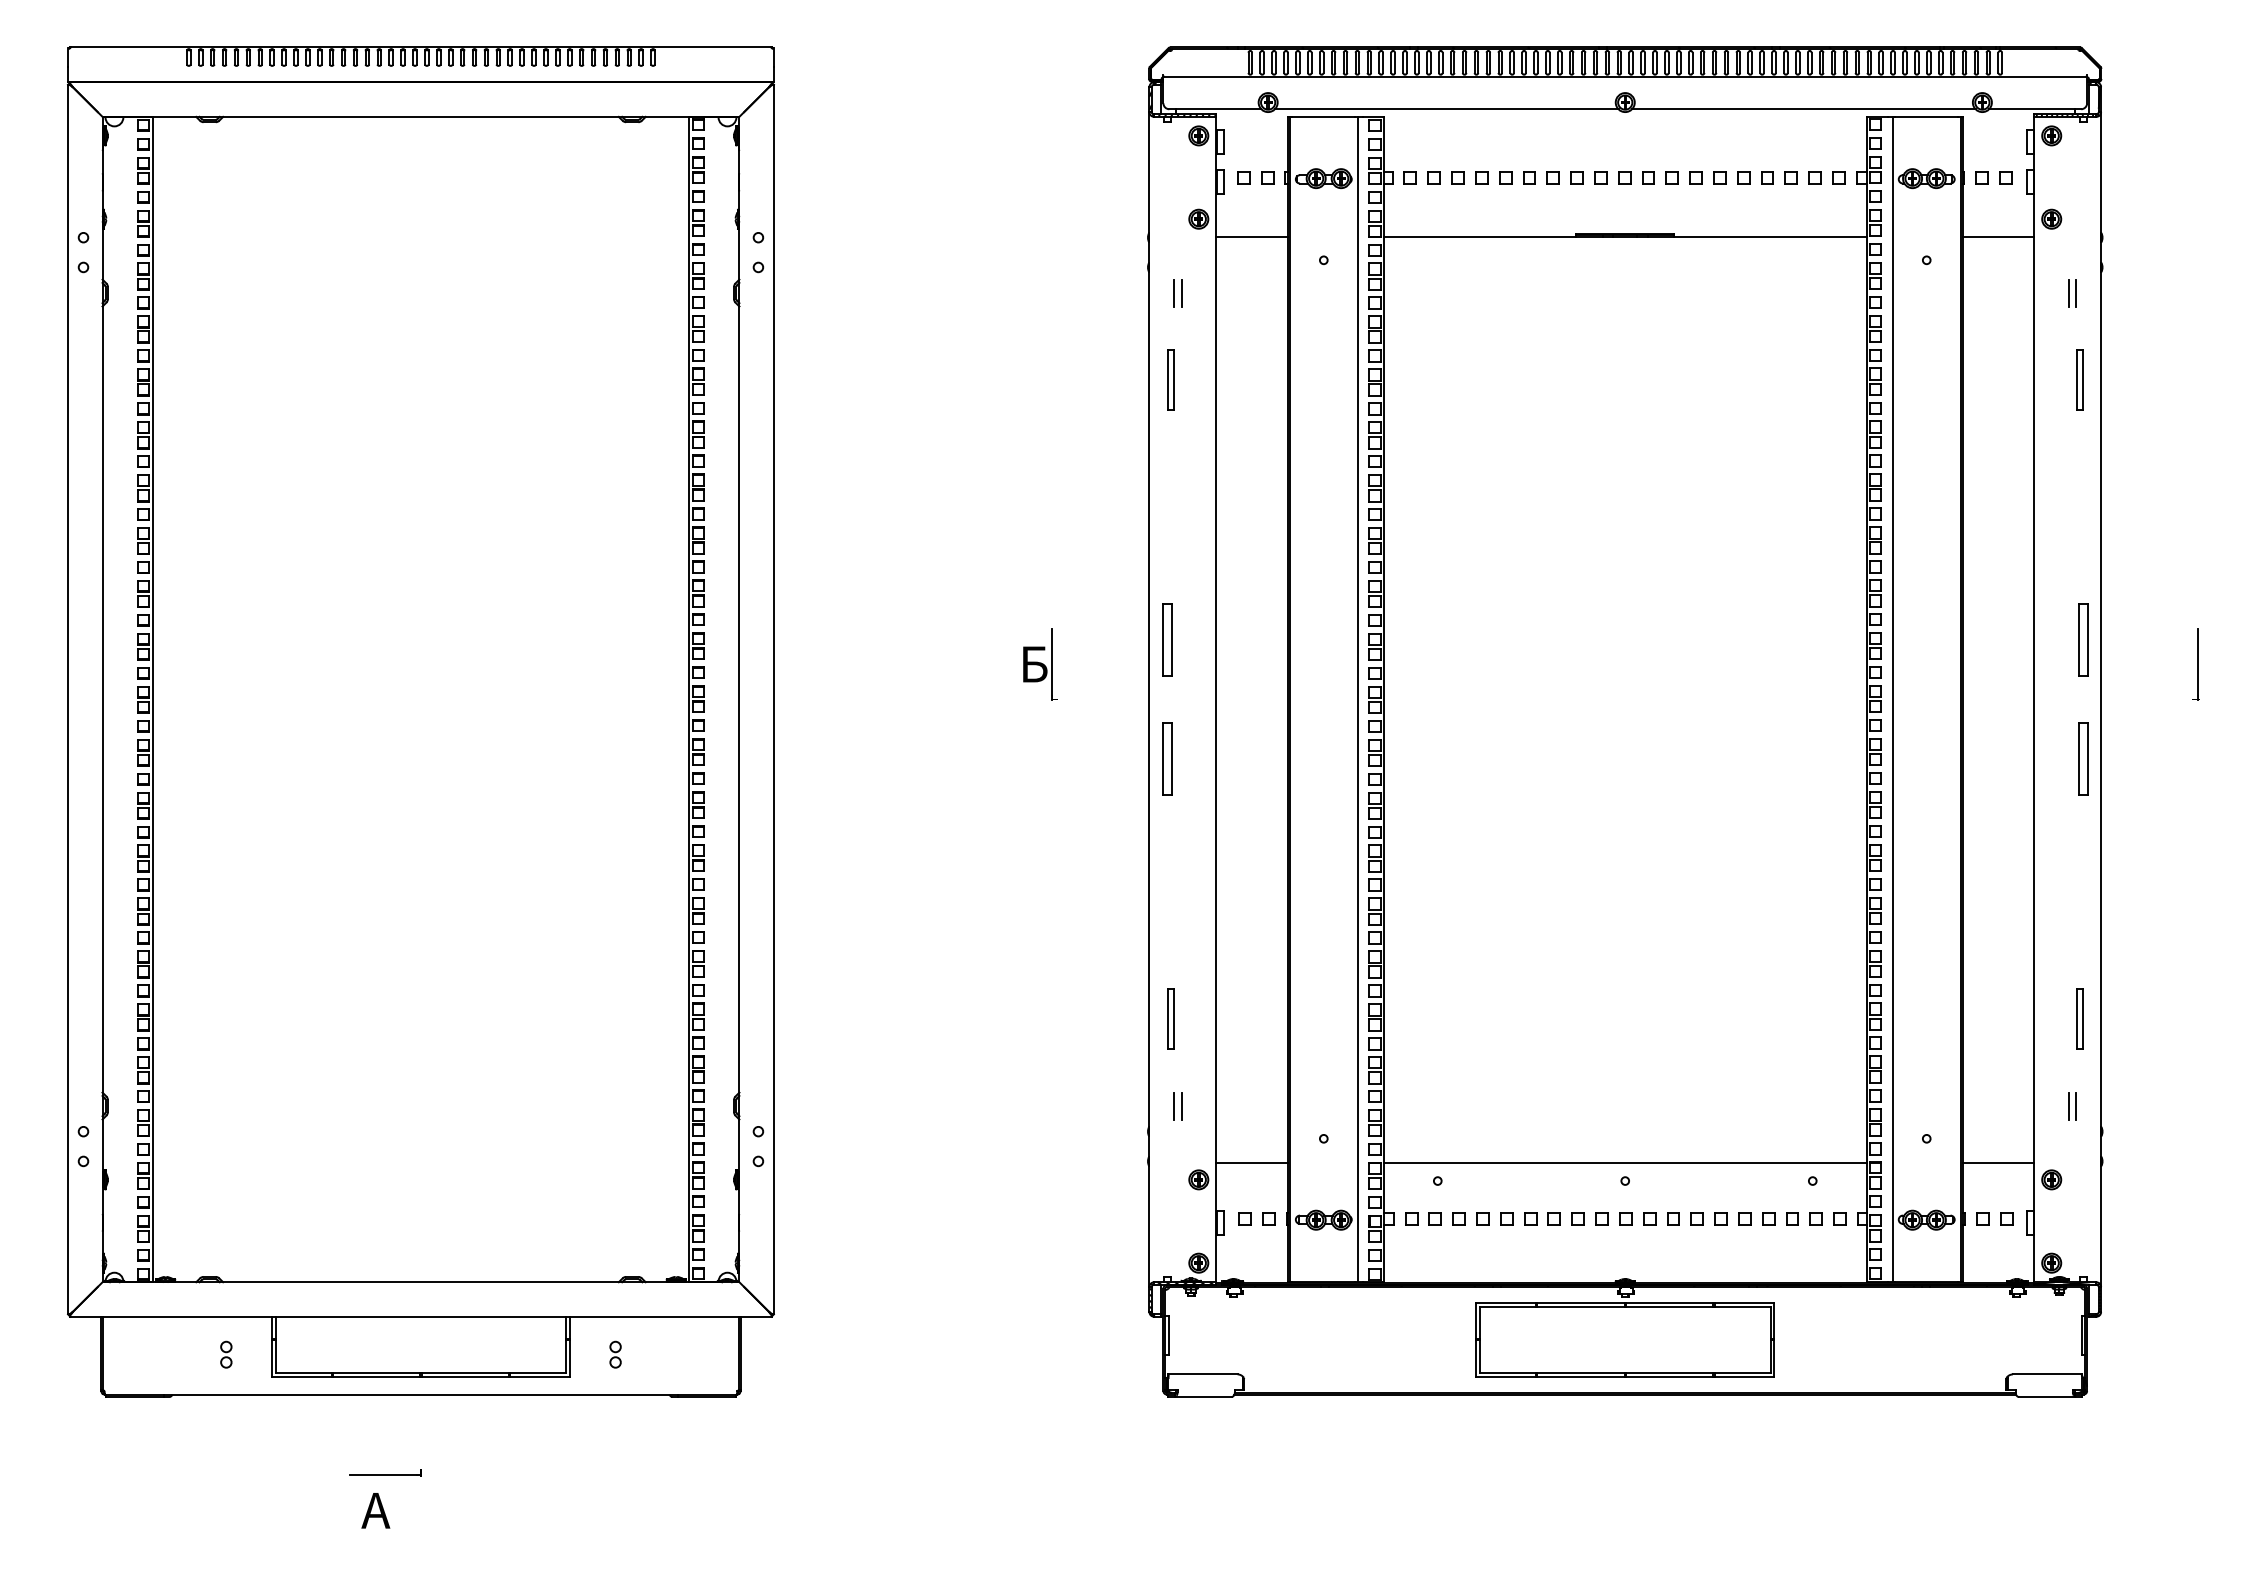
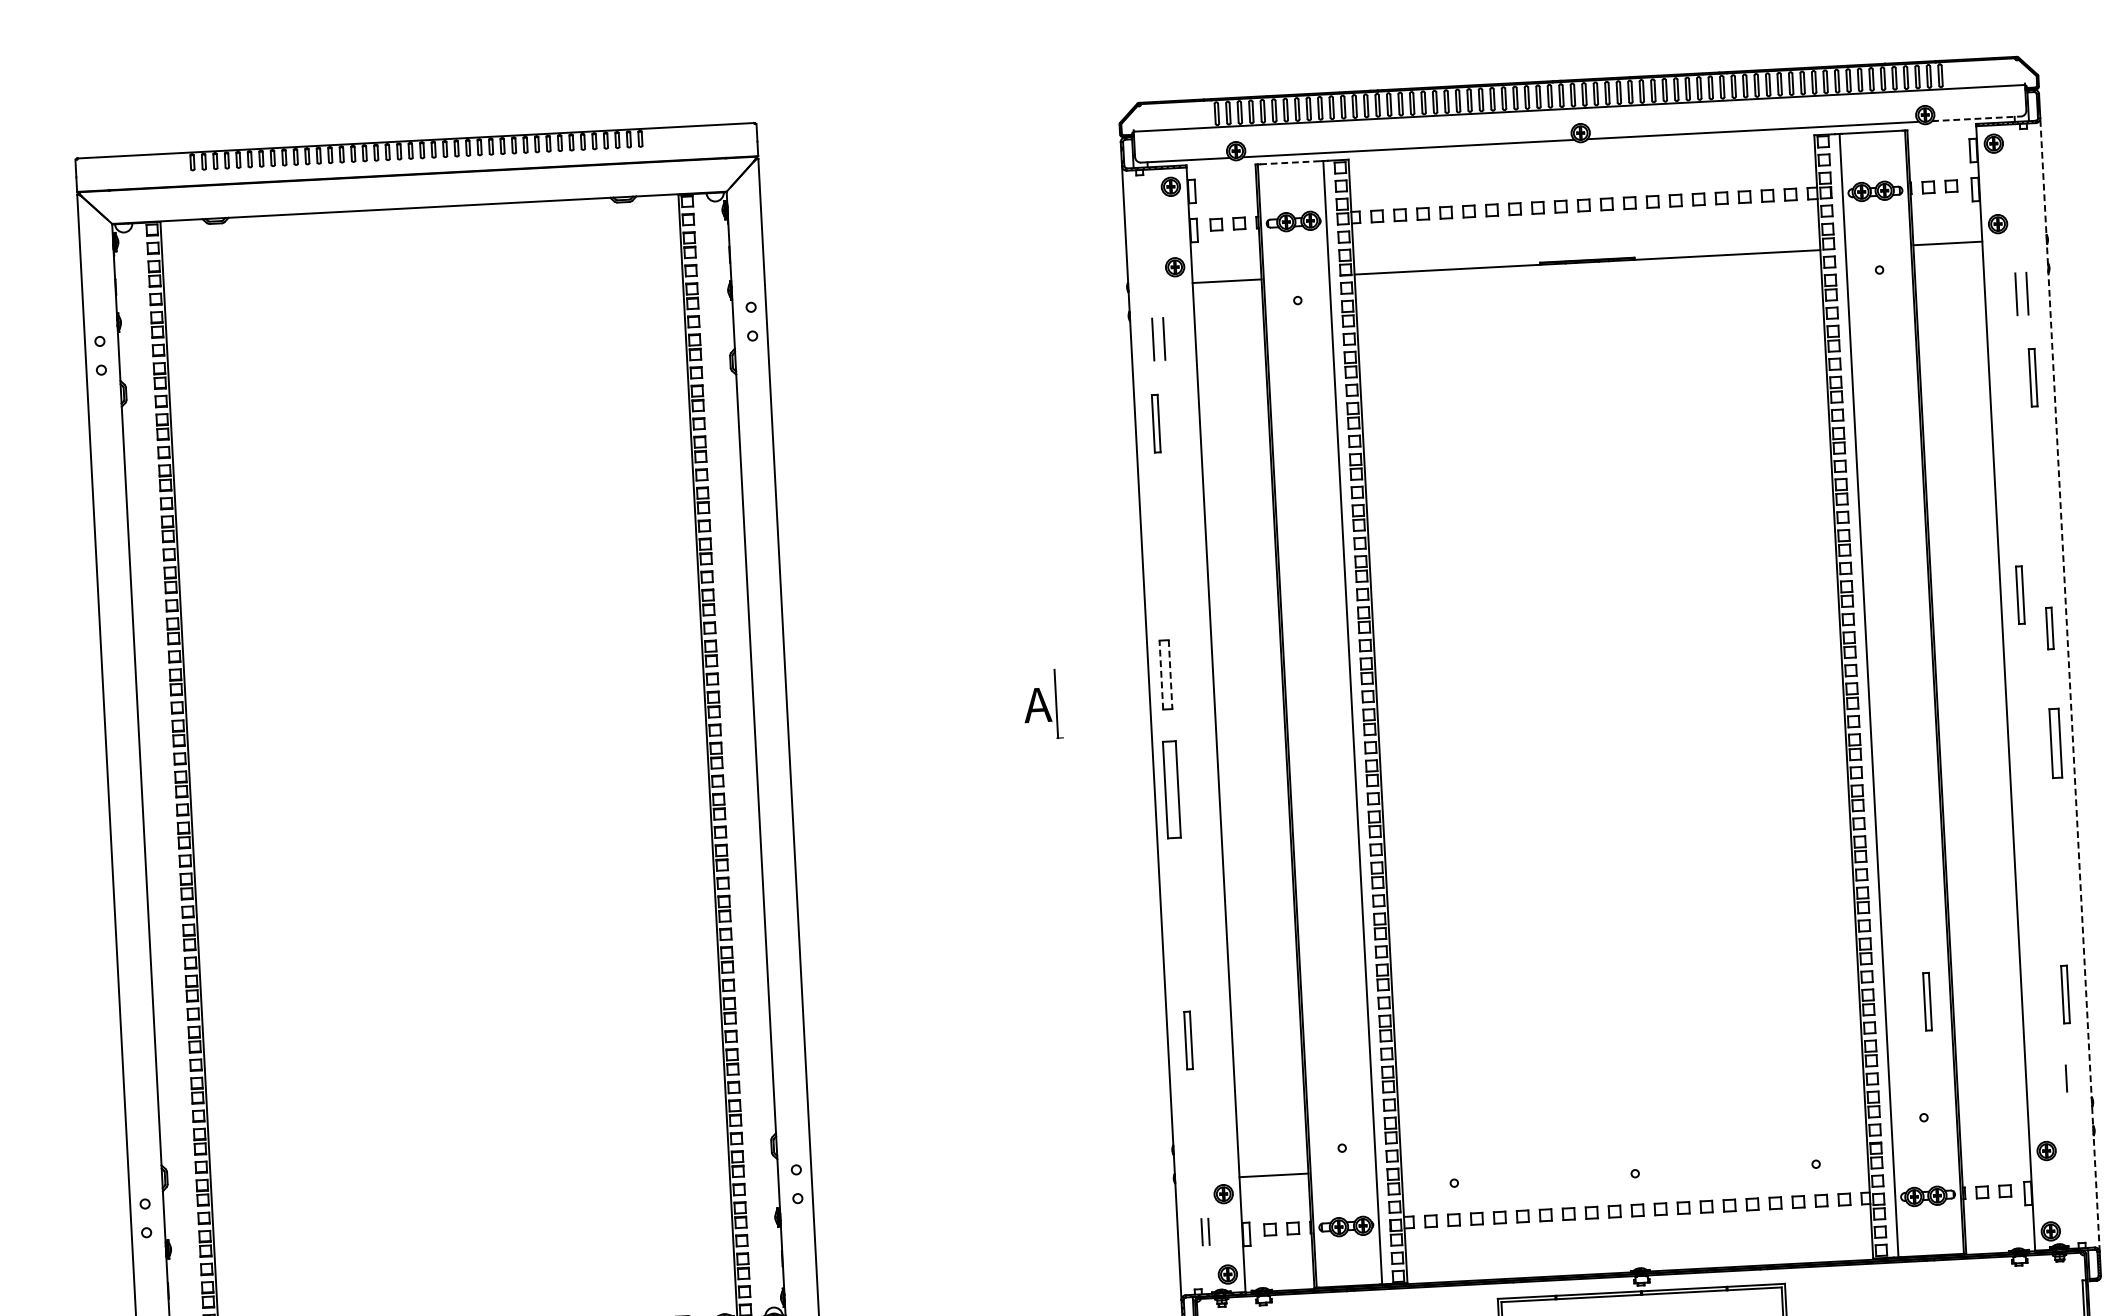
line: (2035, 109) -> (1976, 119), solid -> dashed
line: (1323, 117) -> (1290, 162), solid -> dashed
part: (1177, 293) -> (1158, 339), size x1.6
part: (2072, 293) -> (2021, 294), size x1.6
part: (2054, 603) -> (2020, 594), added
part: (2083, 639) -> (2049, 628), size x0.6
line: (1162, 640) -> (1161, 675), solid -> dashed
line: (1172, 640) -> (1171, 675), solid -> dashed
text: (1032, 664) -> (1037, 705), Б -> А
line: (2101, 699) -> (2070, 684), solid -> dashed
part: (1167, 758) -> (1172, 789), size x1.4
part: (1936, 1018) -> (1927, 1001), added
line: (2068, 1105) -> (2059, 1078), removed
part: (1177, 1106) -> (1205, 1232), moved
line: (1624, 1163) -> (1633, 1156), removed
line: (1998, 1163) -> (1994, 1137), removed

